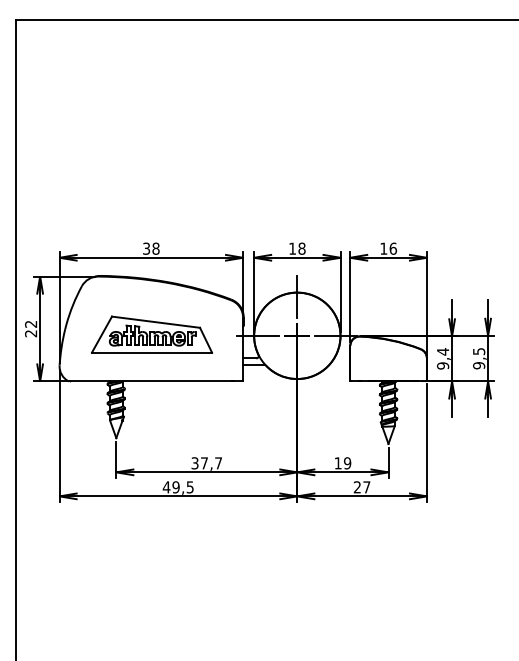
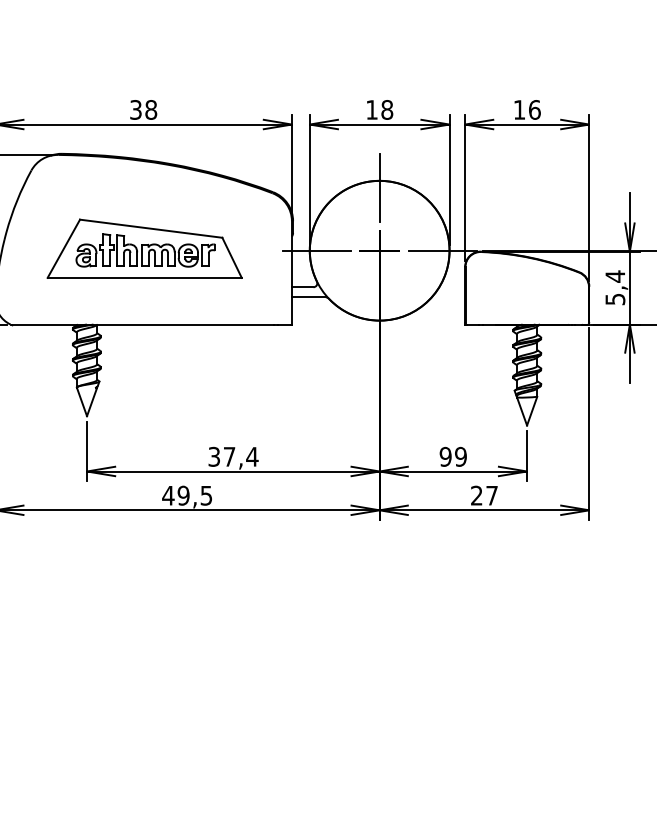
text: (442, 365) -> (614, 298), 9,4 -> 5,4
text: (218, 463) -> (252, 457), 37,7 -> 37,4
text: (337, 463) -> (444, 457), 19 -> 99

